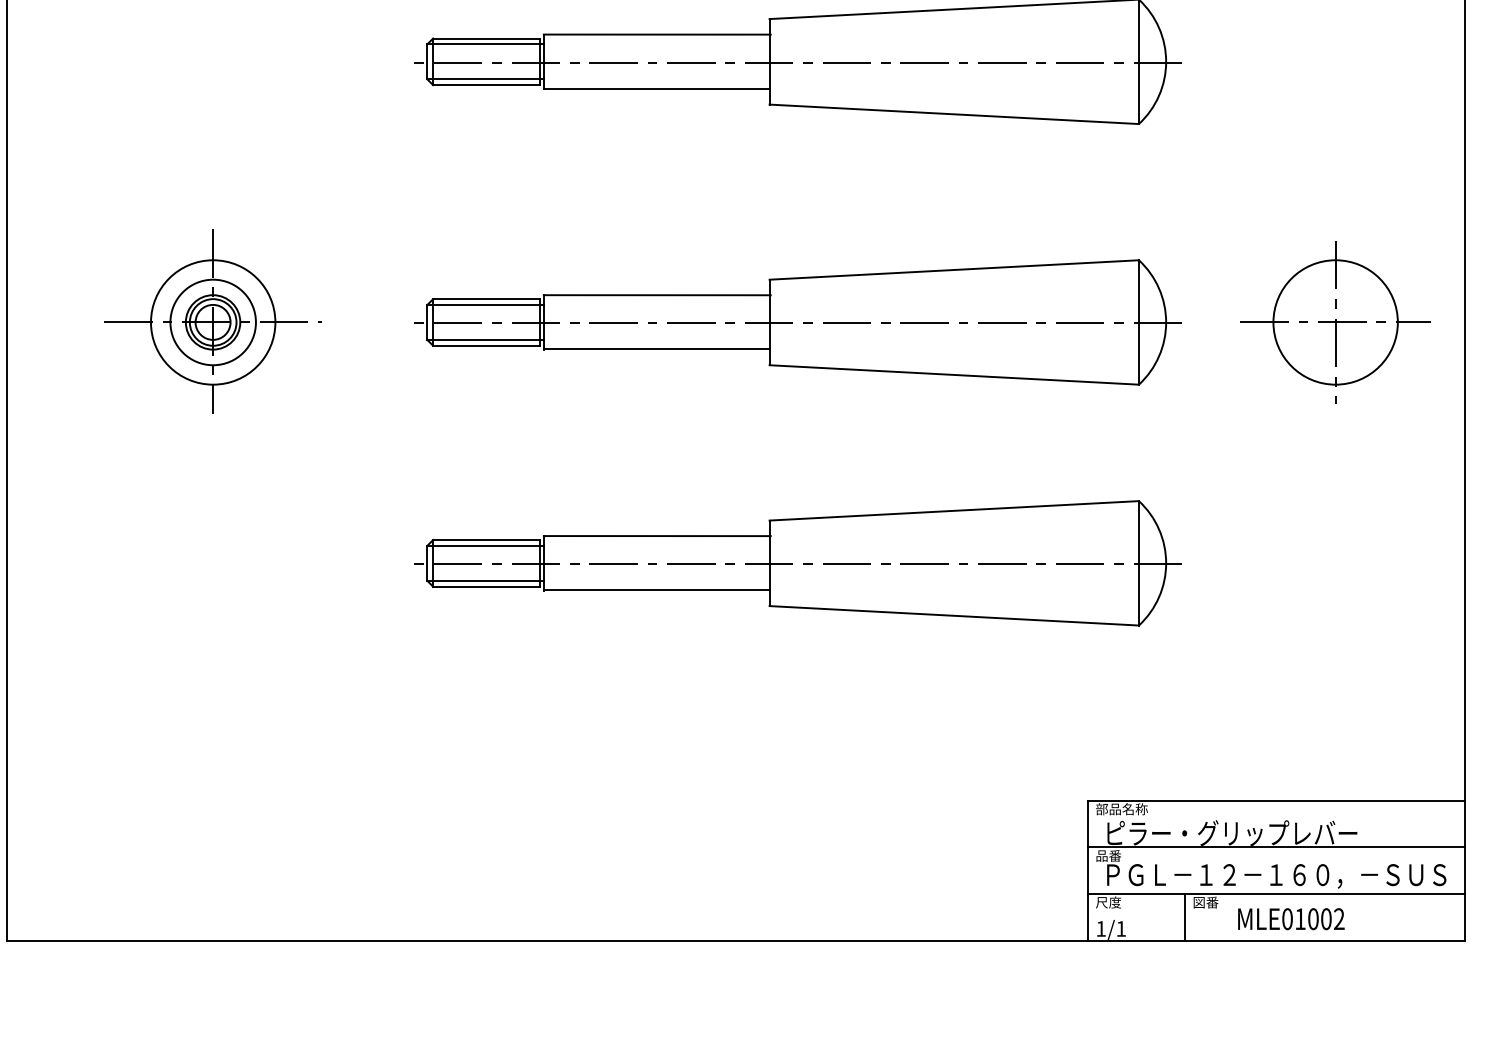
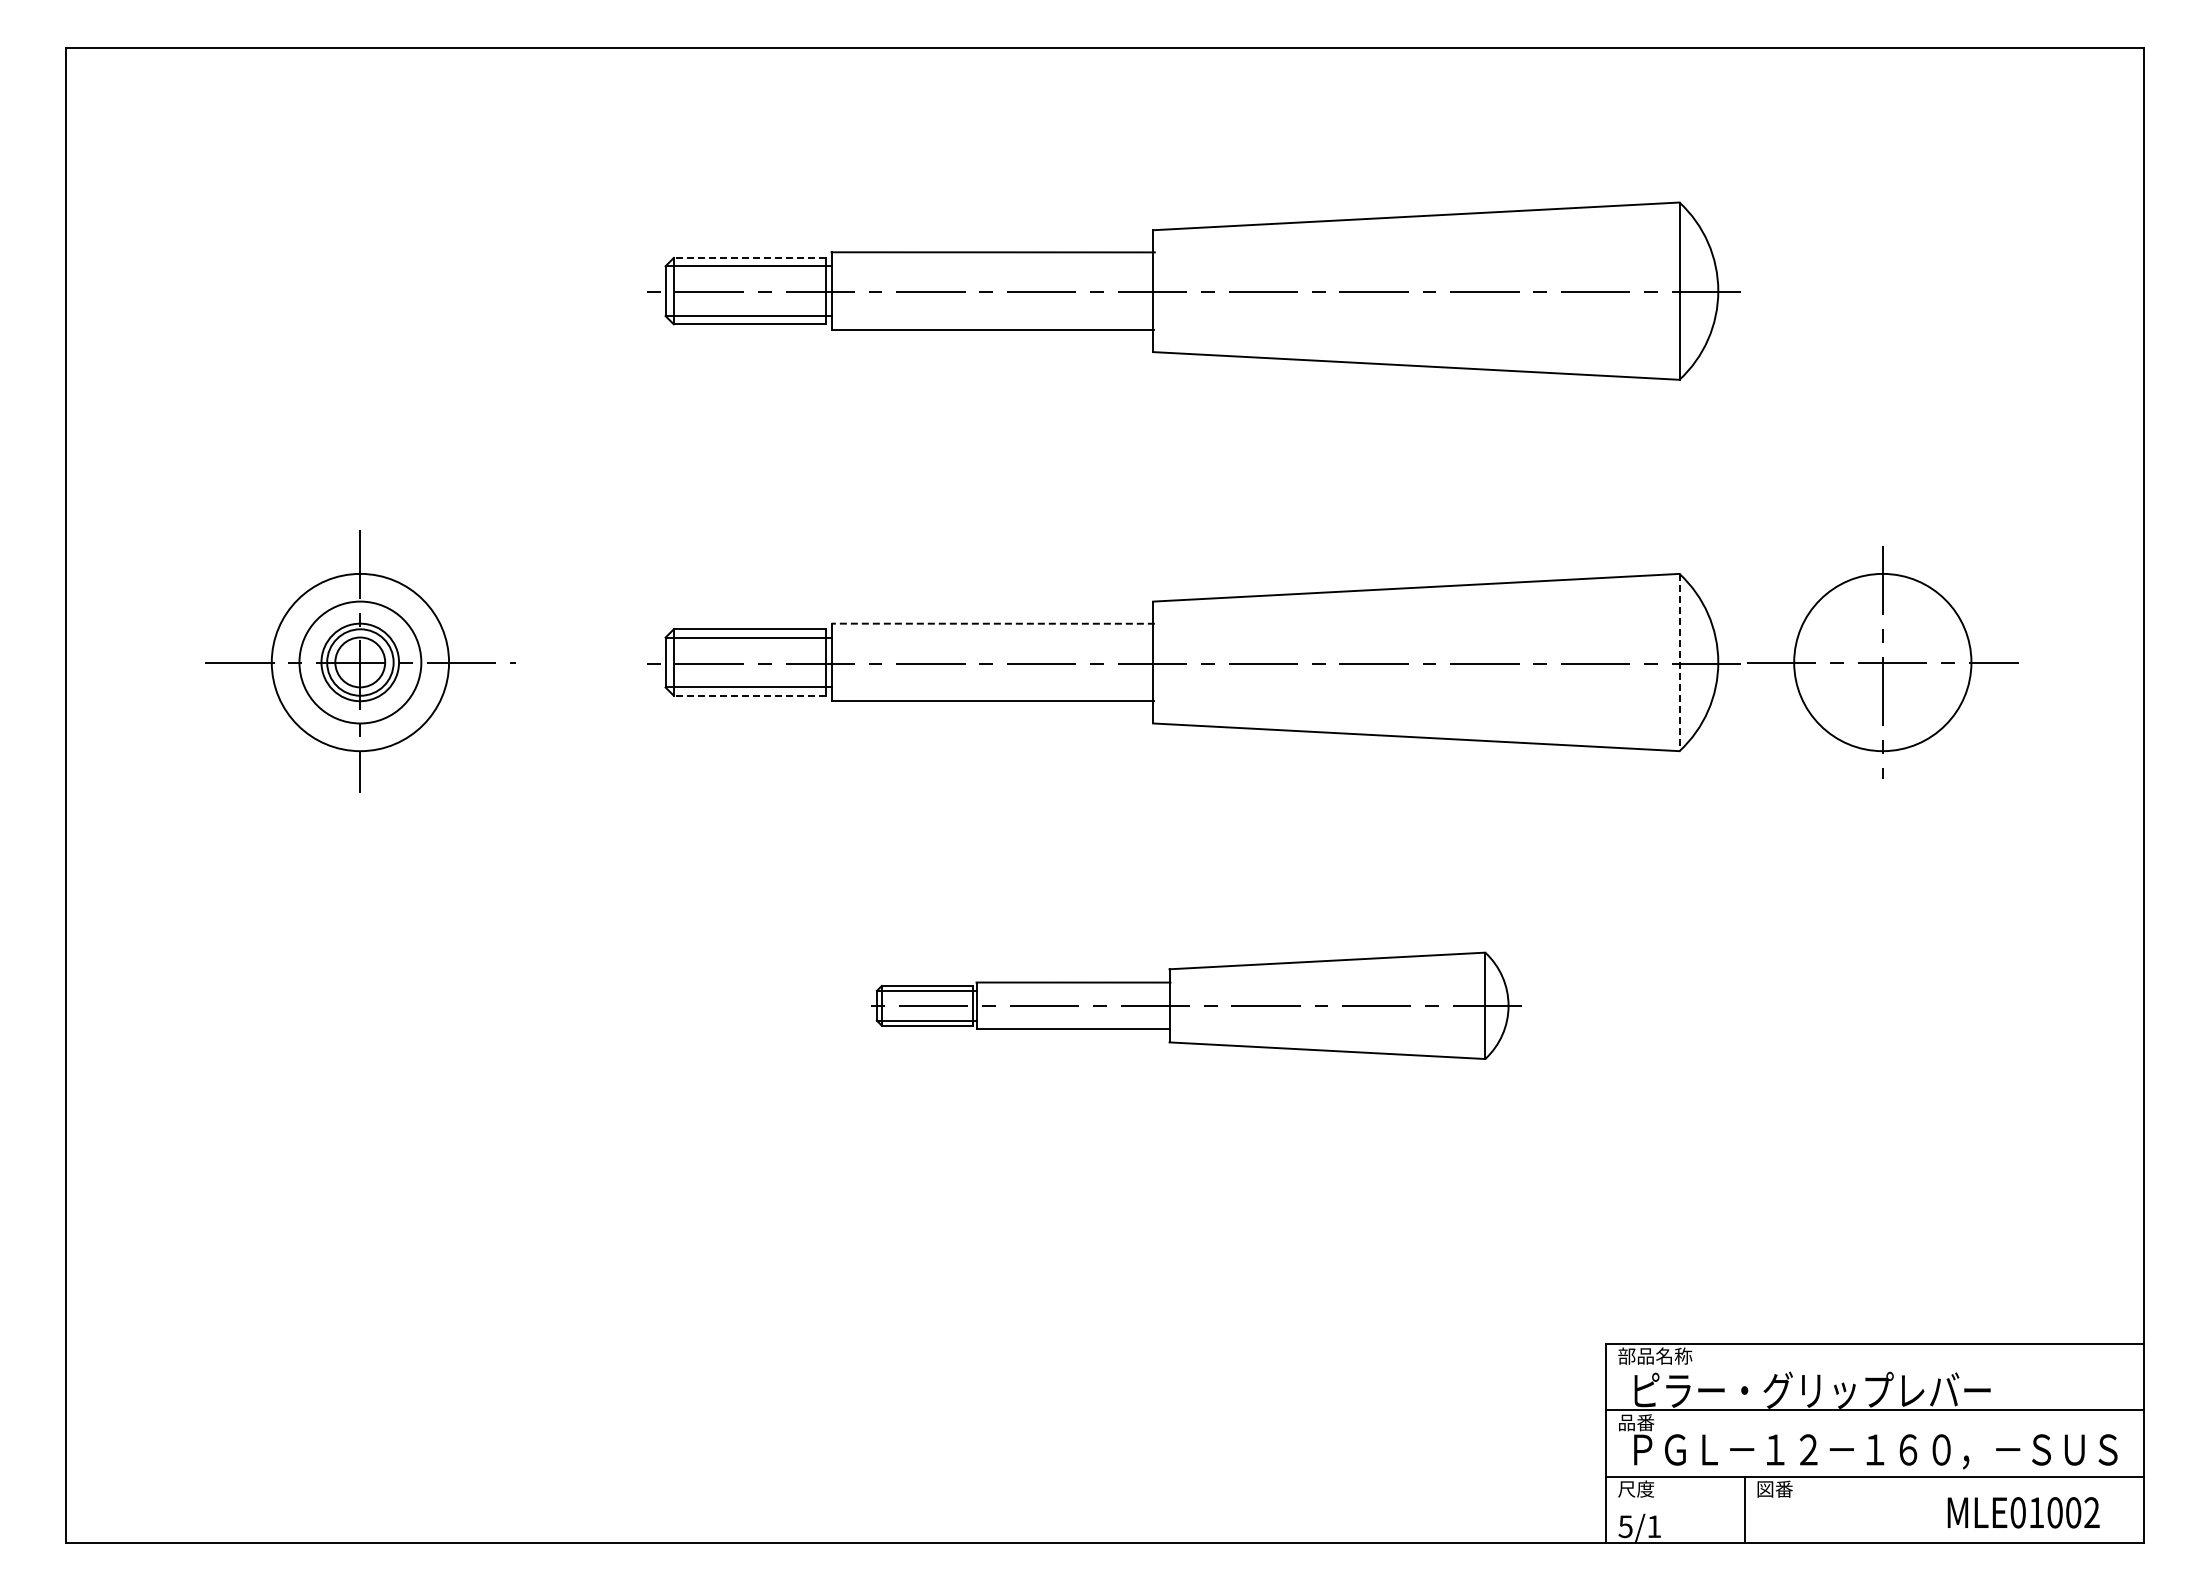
line: (486, 38) -> (749, 257), solid -> dashed
line: (657, 295) -> (993, 623), solid -> dashed
line: (1138, 322) -> (1679, 662), solid -> dashed
part: (1335, 322) -> (1882, 662), moved
line: (486, 345) -> (749, 695), solid -> dashed
part: (797, 563) -> (1193, 1005), size x0.6
text: (1291, 918) -> (2023, 1512), moved
text: (1101, 928) -> (1625, 1526), 1/1 -> 5/1

